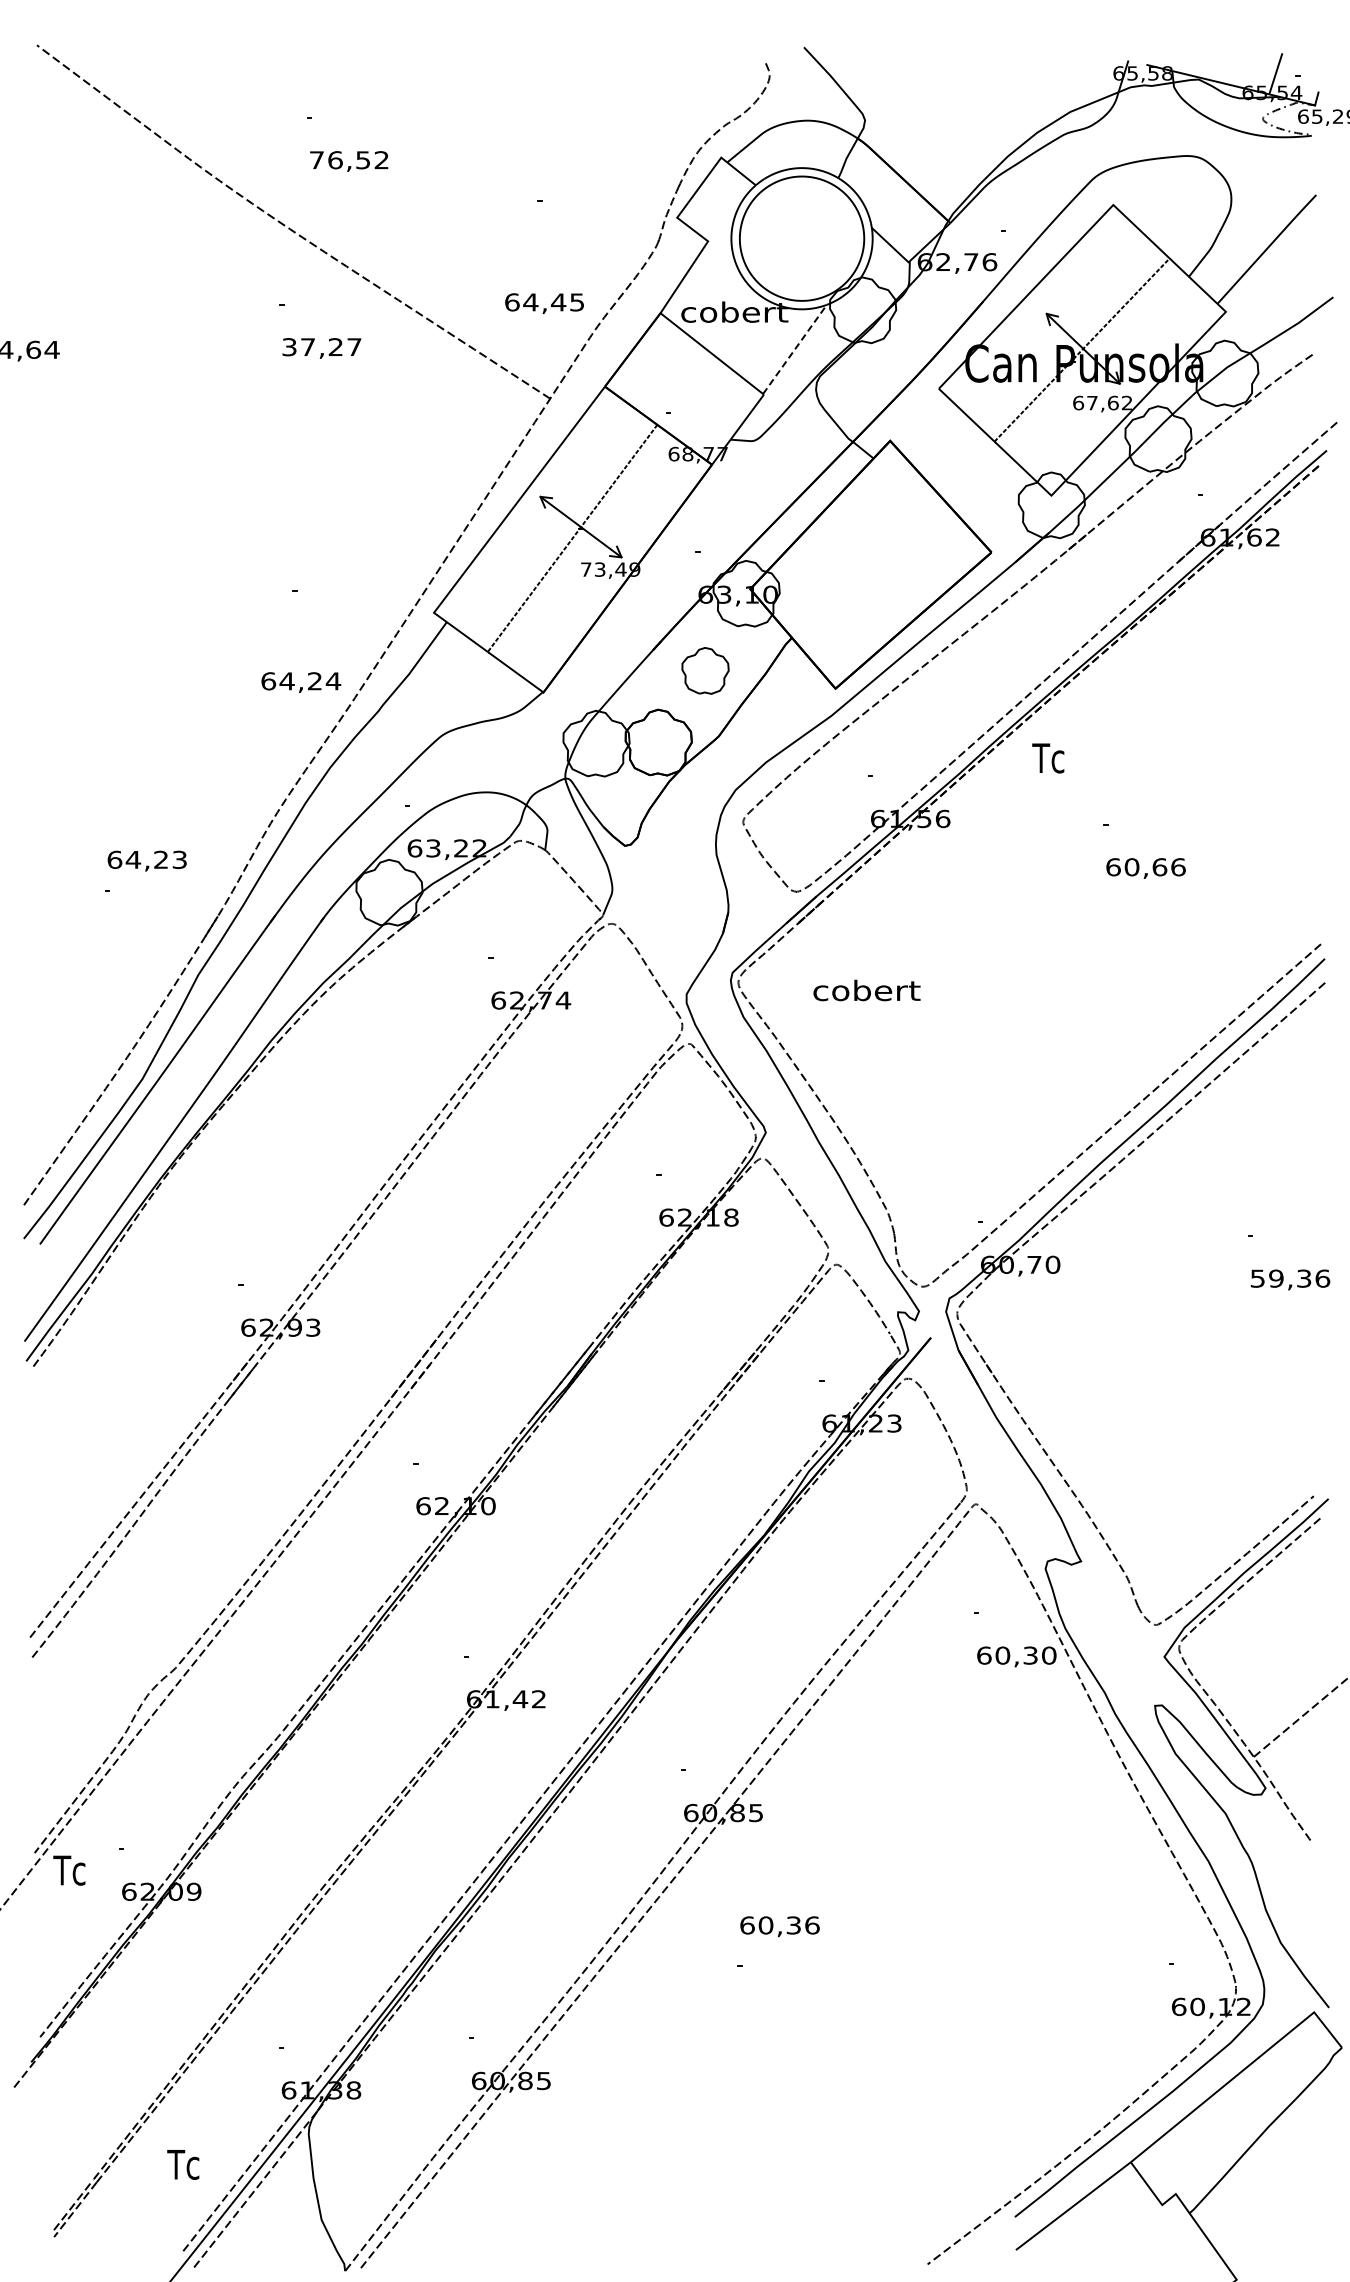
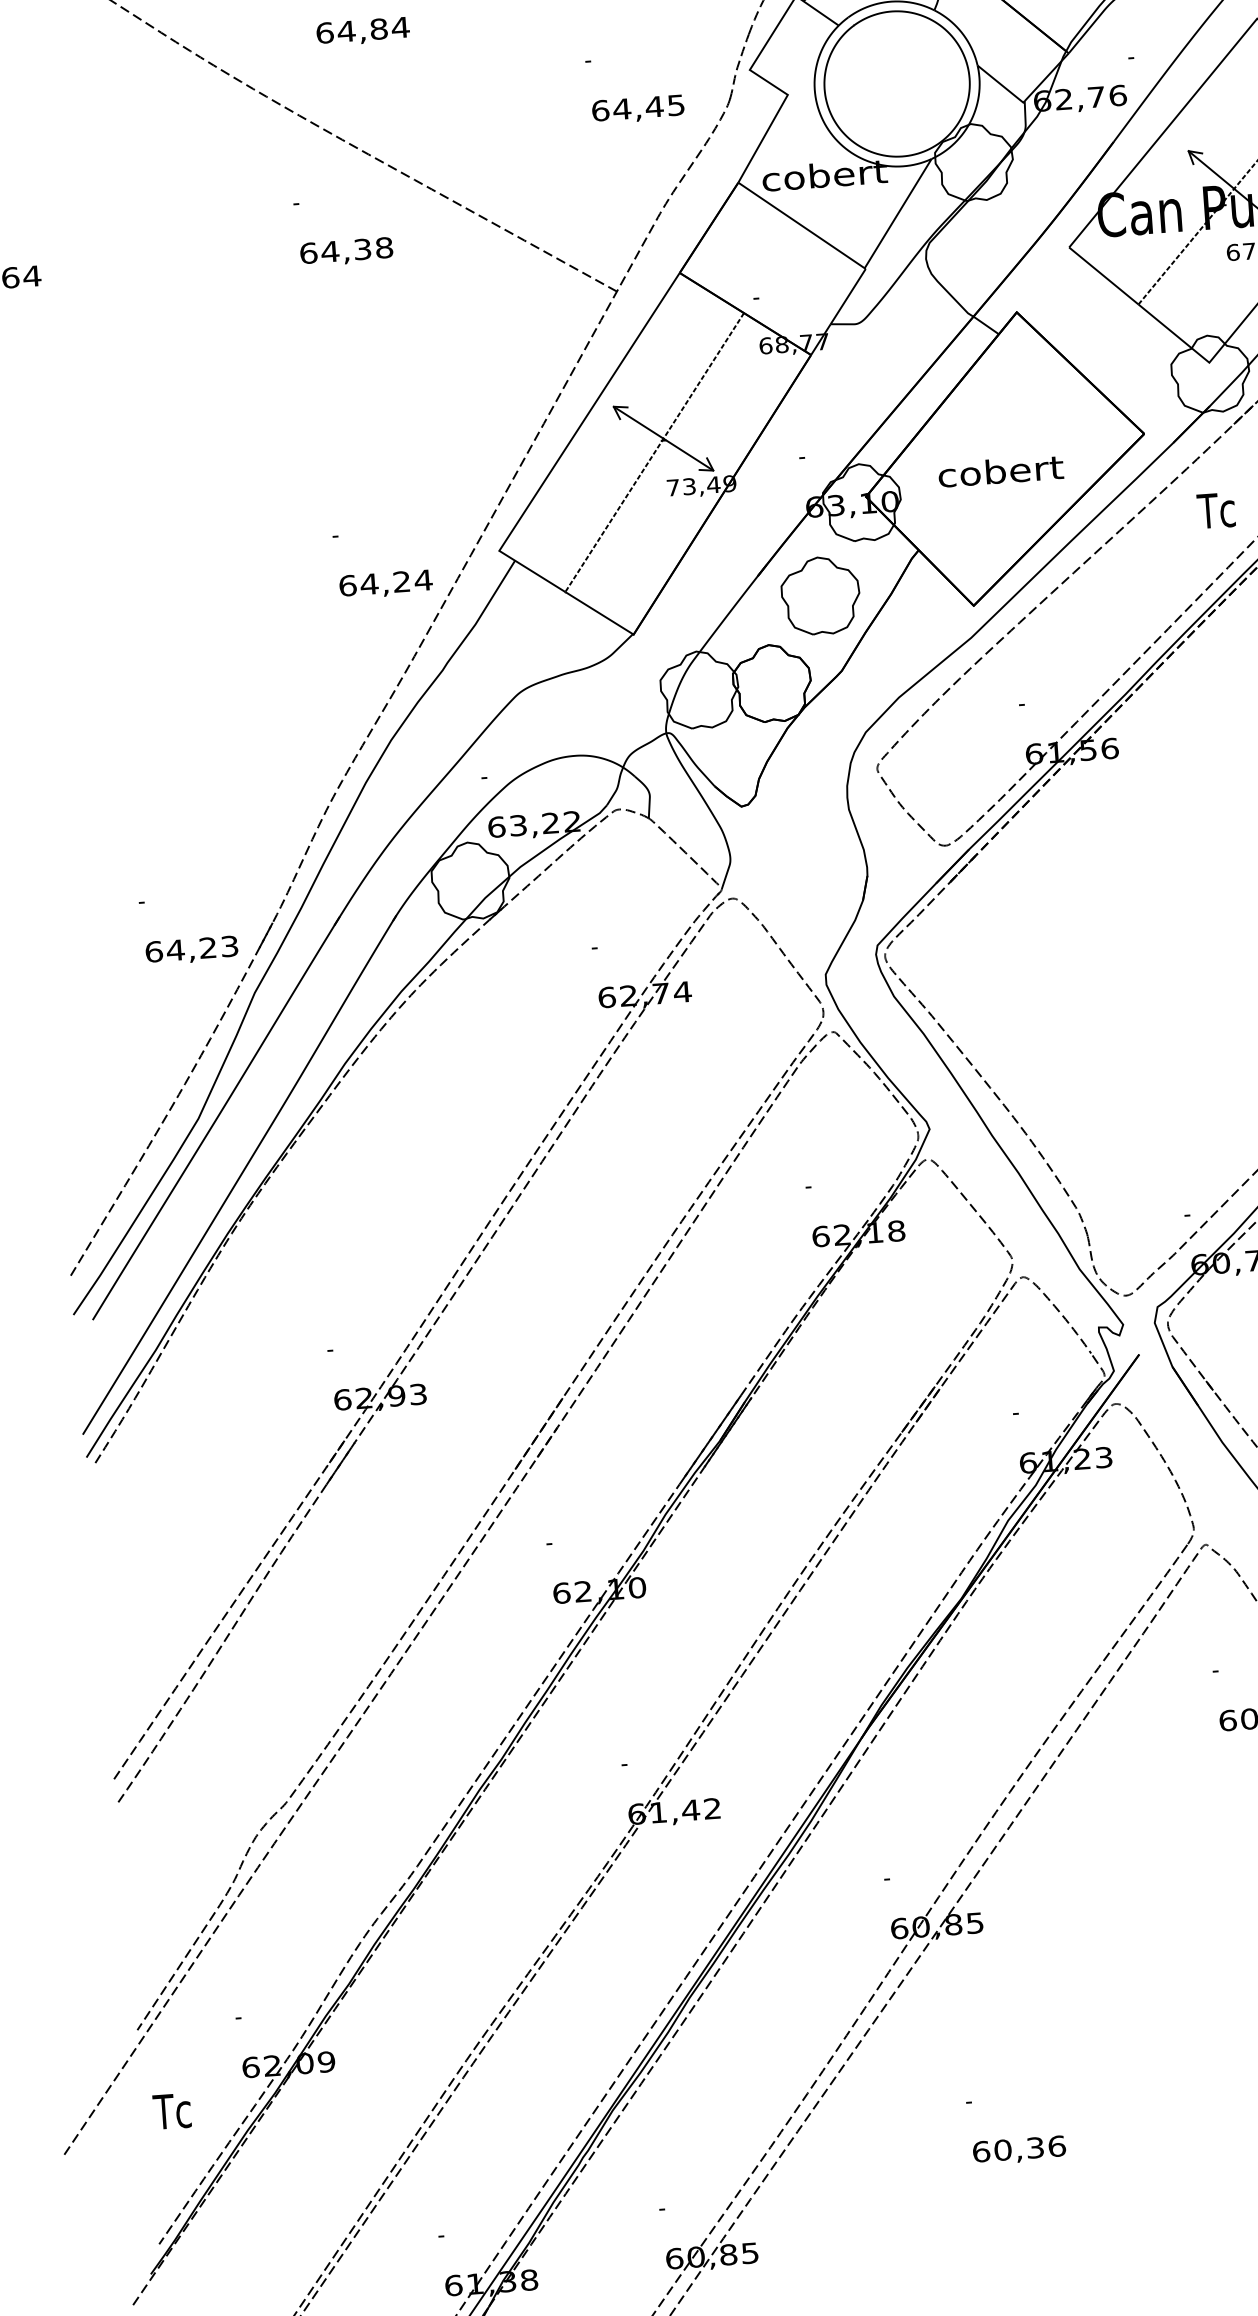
text: (349, 160) -> (363, 30), 76,52 -> 64,84
text: (544, 303) -> (638, 109), moved
text: (321, 347) -> (345, 250), 37,27 -> 64,38
line: (795, 349) -> (898, 213), dashed -> solid
part: (705, 670) -> (820, 595), size x1.43
text: (301, 682) -> (386, 584), moved
text: (1048, 758) -> (1216, 510), moved
text: (146, 860) -> (191, 949), moved
text: (866, 990) -> (1000, 471), moved
text: (69, 1870) -> (172, 2111), moved
text: (779, 1926) -> (1018, 2150), moved

